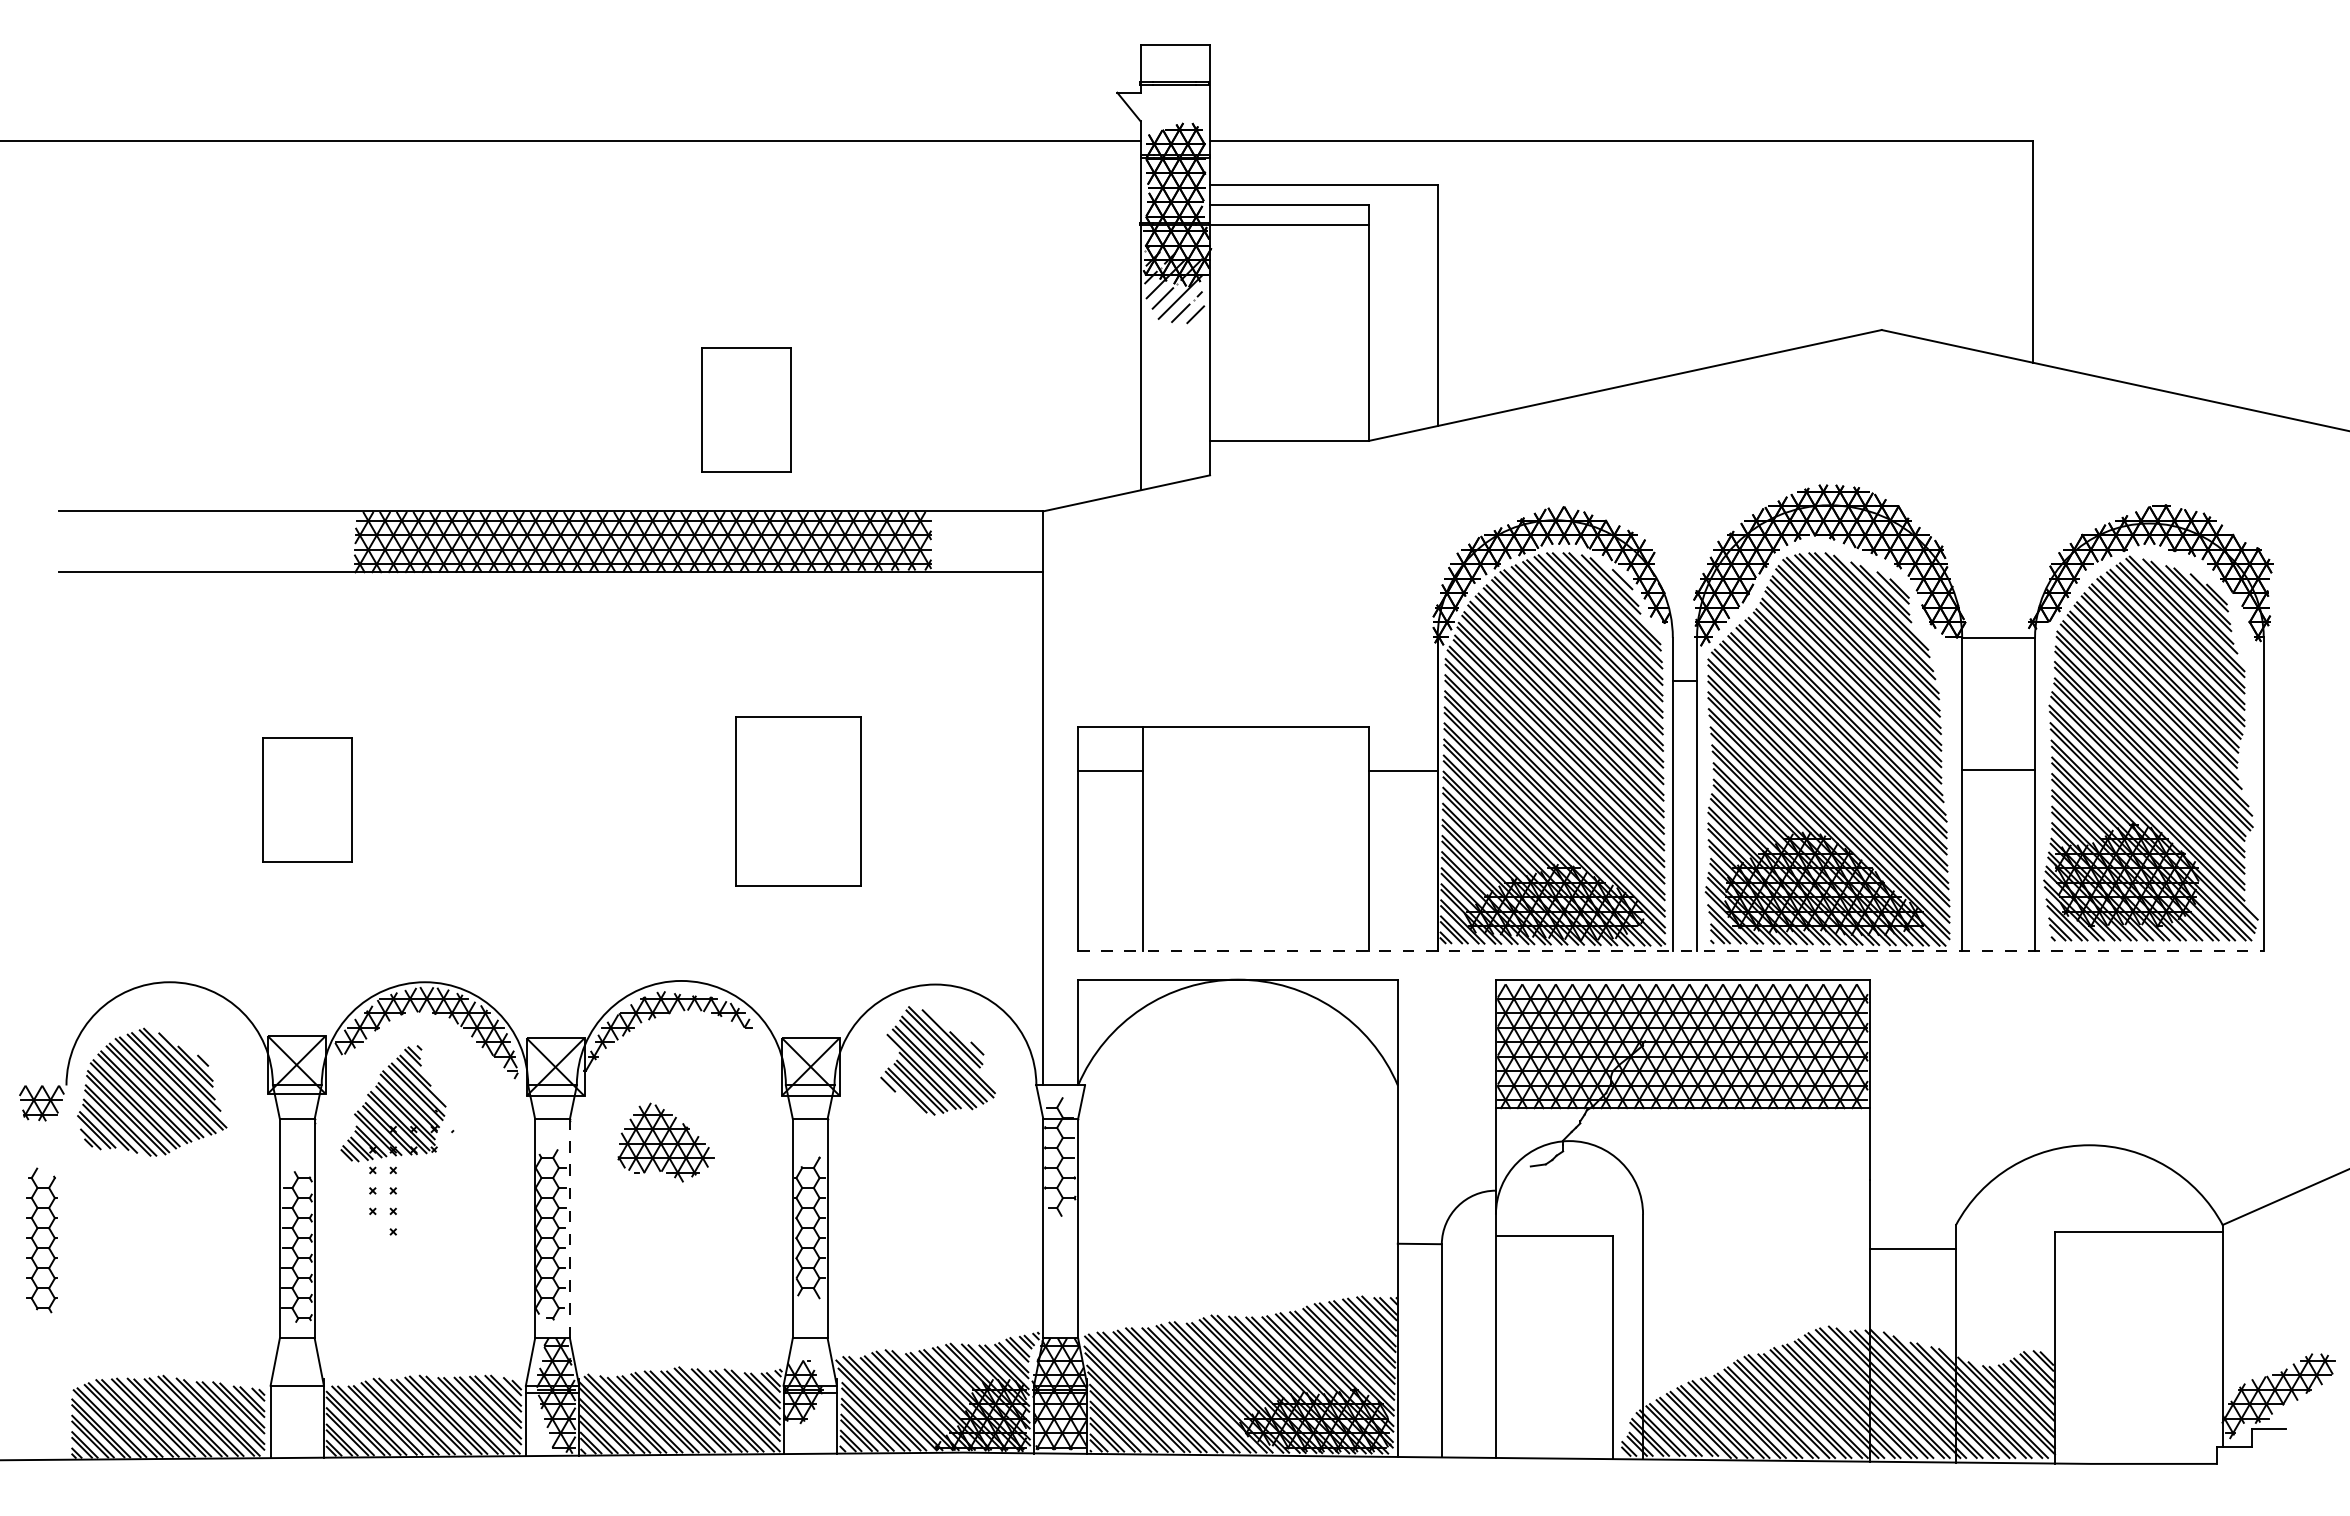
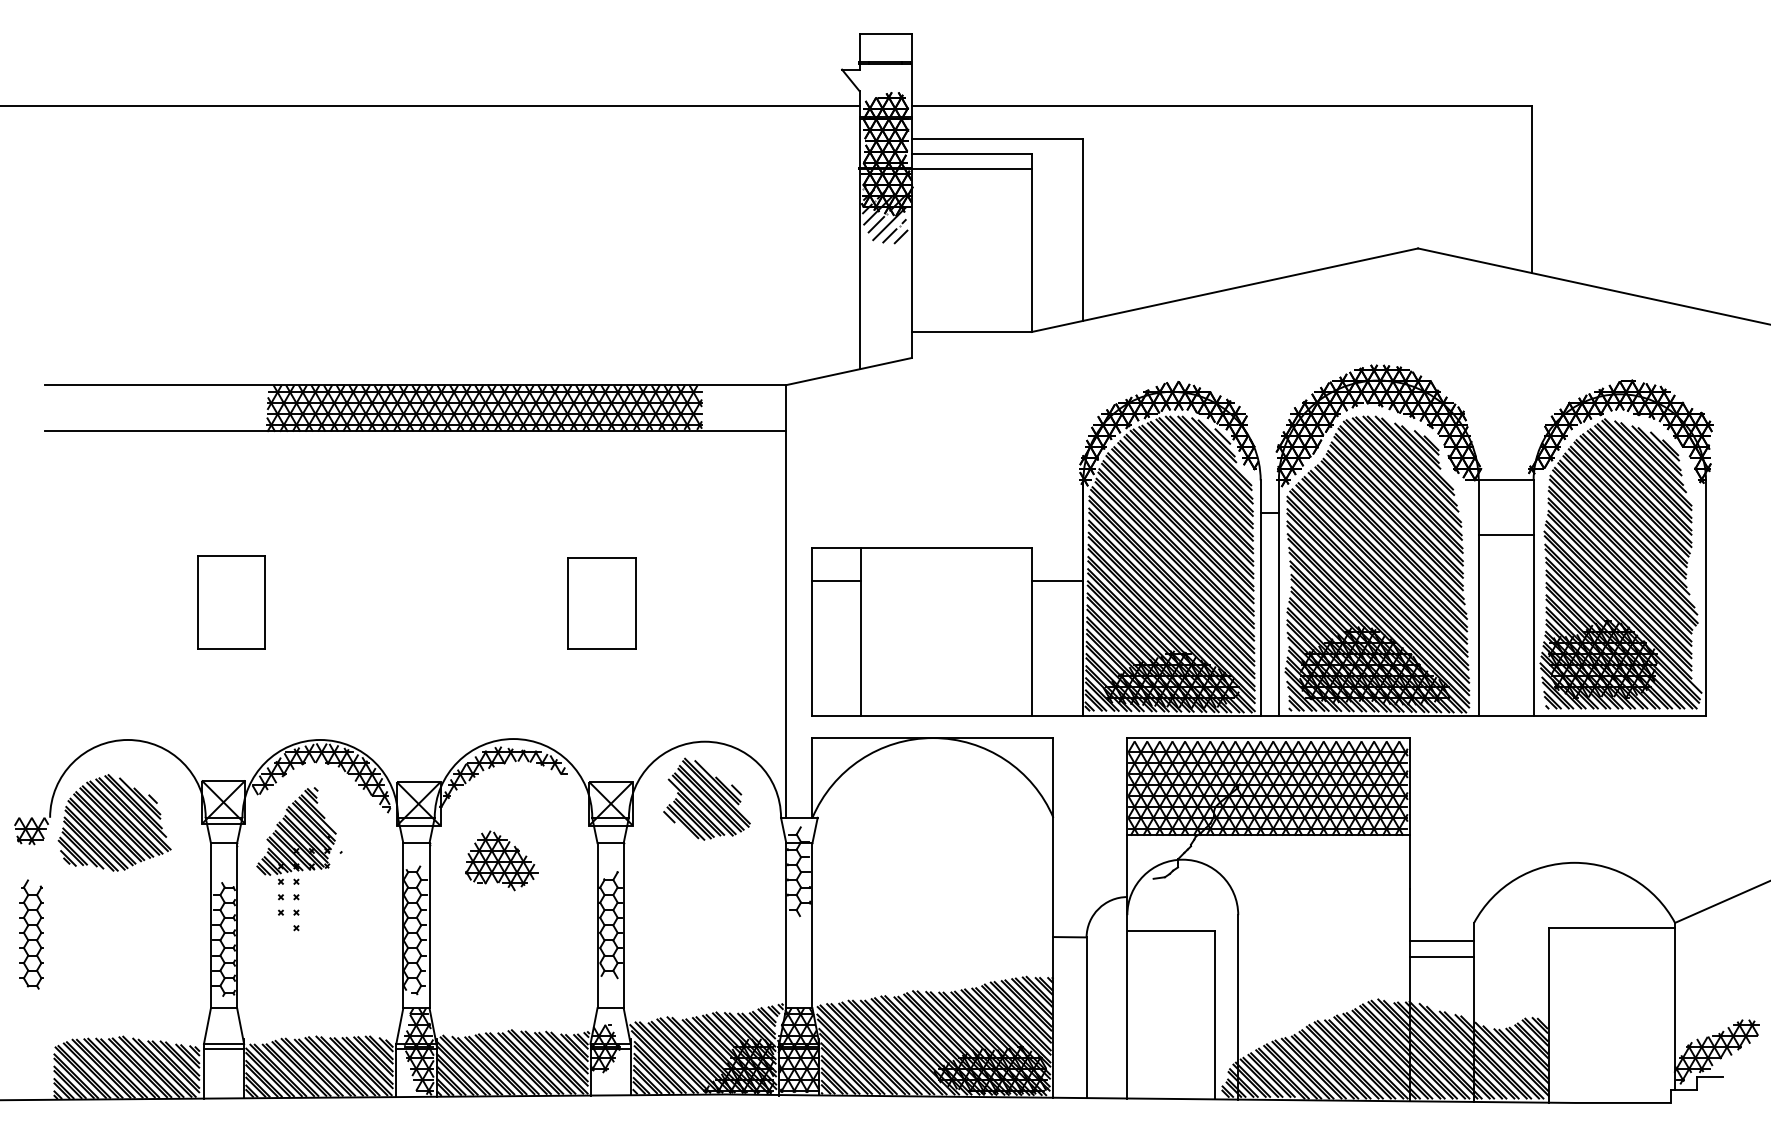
part: (746, 409) -> (562, 308), removed
line: (1998, 769) -> (1506, 535), moved
part: (798, 801) -> (601, 603), size x0.71
line: (1670, 950) -> (1258, 716), dashed -> solid
line: (569, 1228) -> (429, 925), dashed -> solid
line: (1913, 1270) -> (1442, 957), added
line: (296, 1392) -> (223, 1049), added

